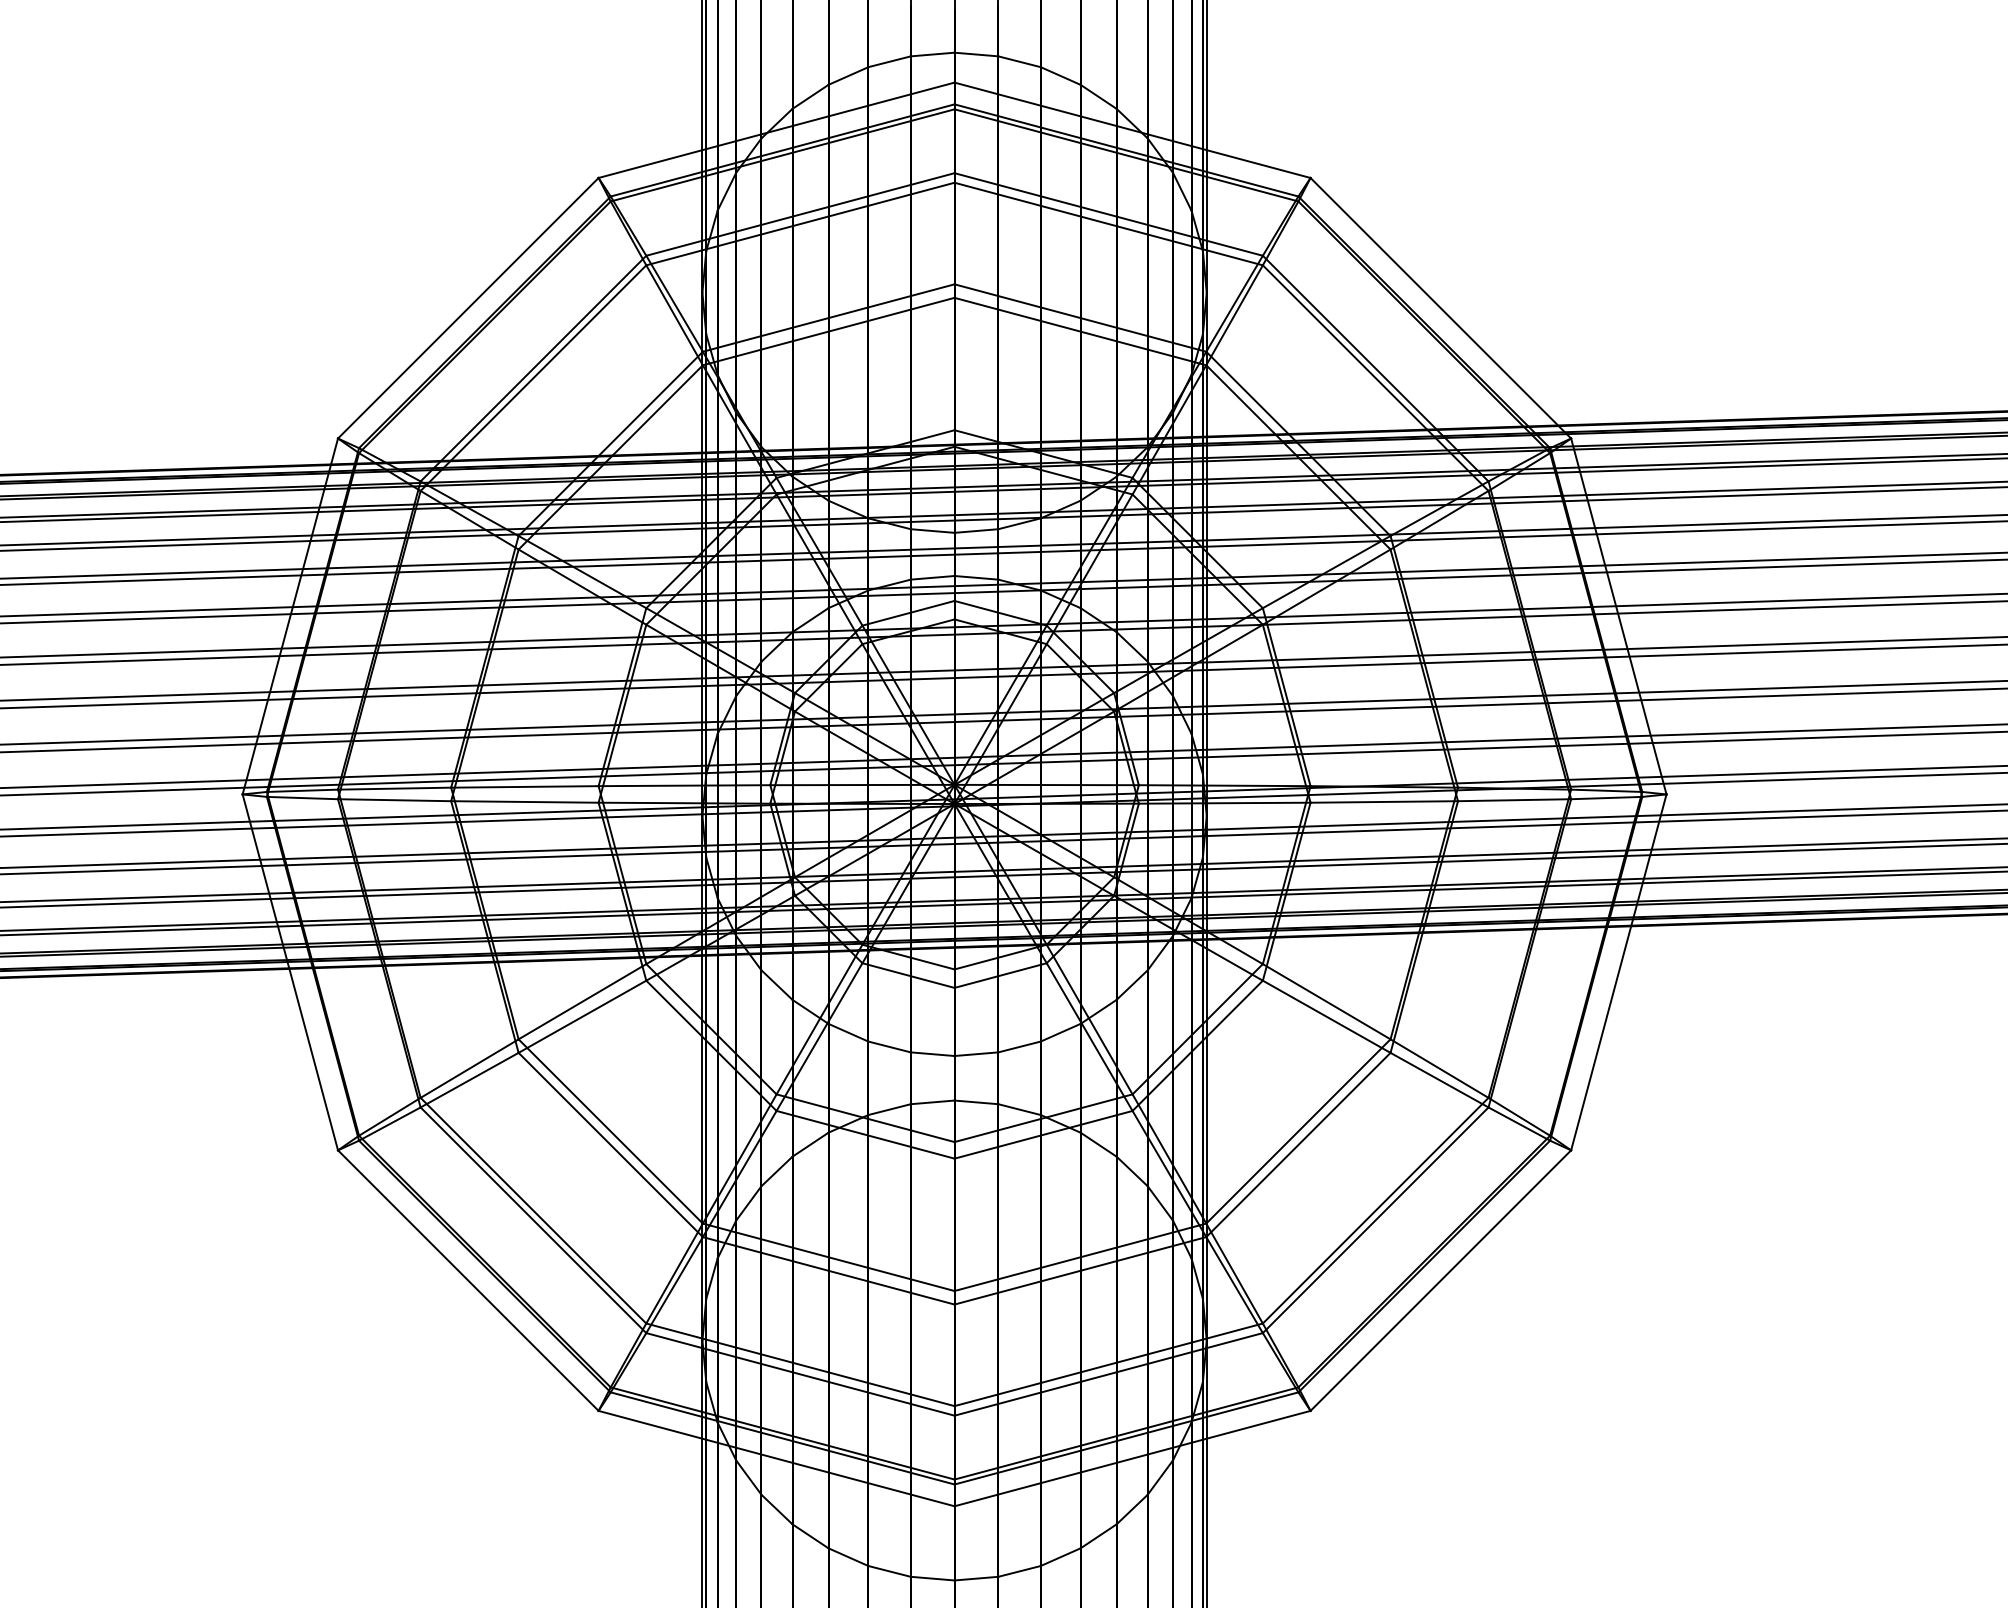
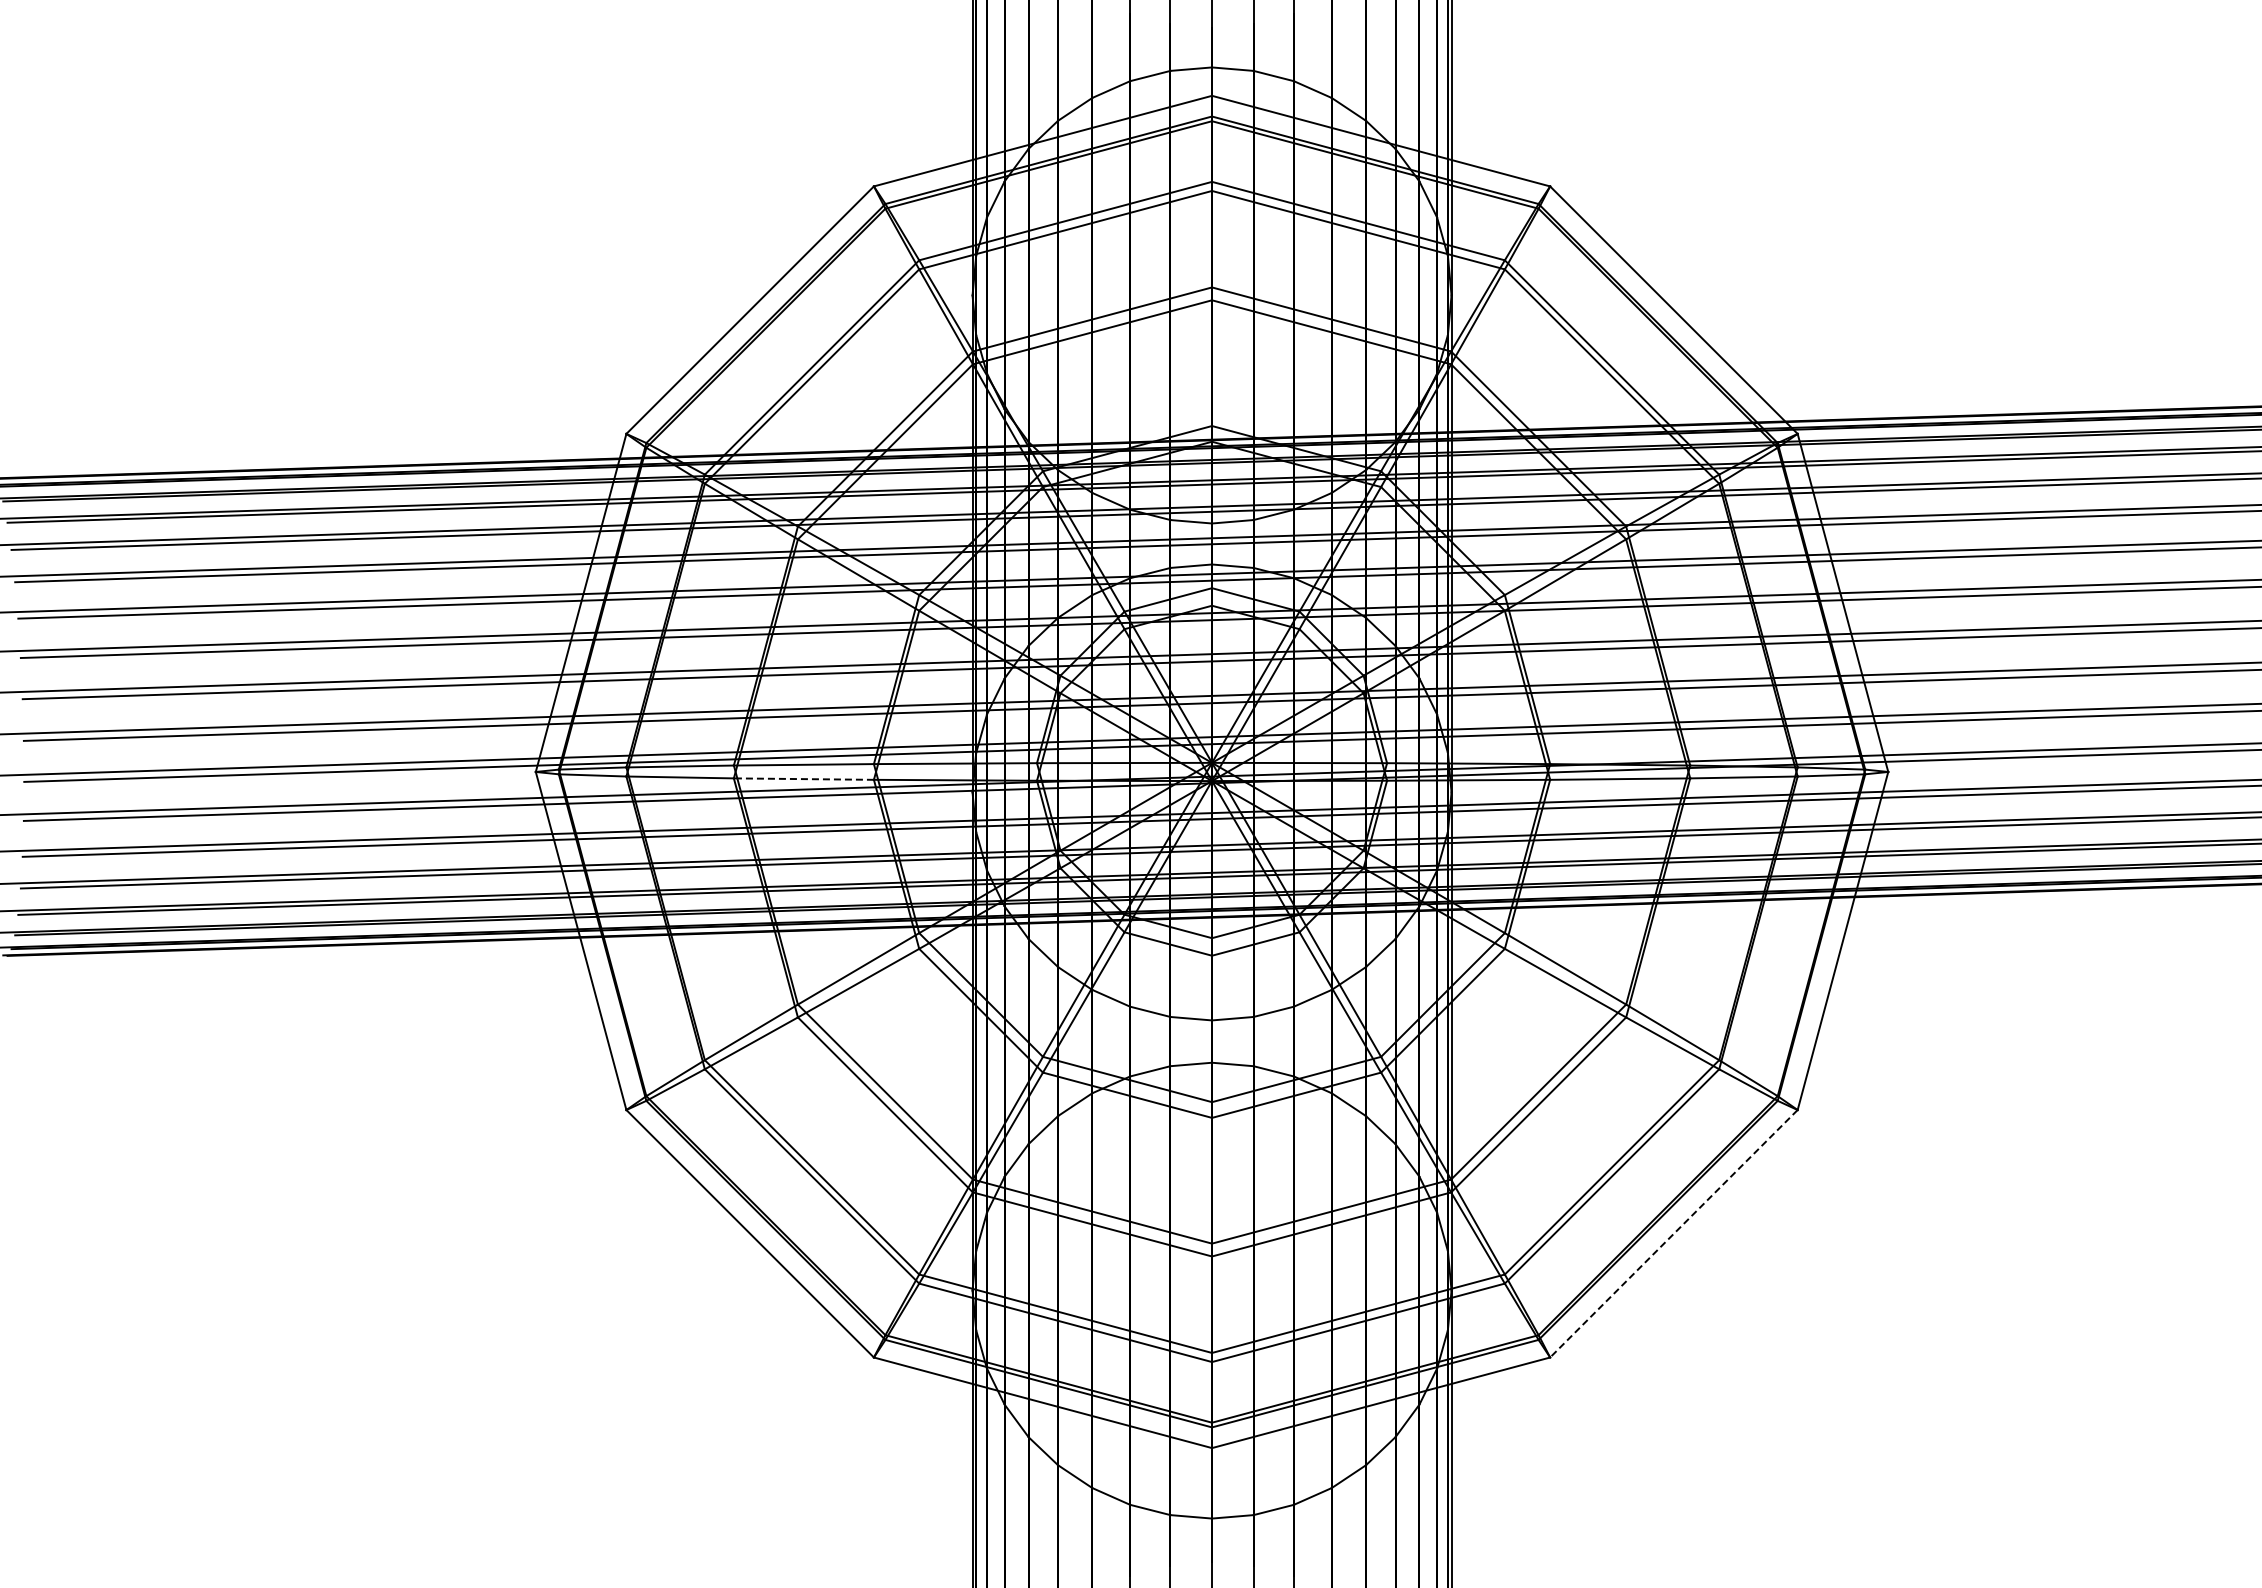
line: (524, 802) -> (803, 779), solid -> dashed
line: (1440, 1281) -> (1673, 1234), solid -> dashed

